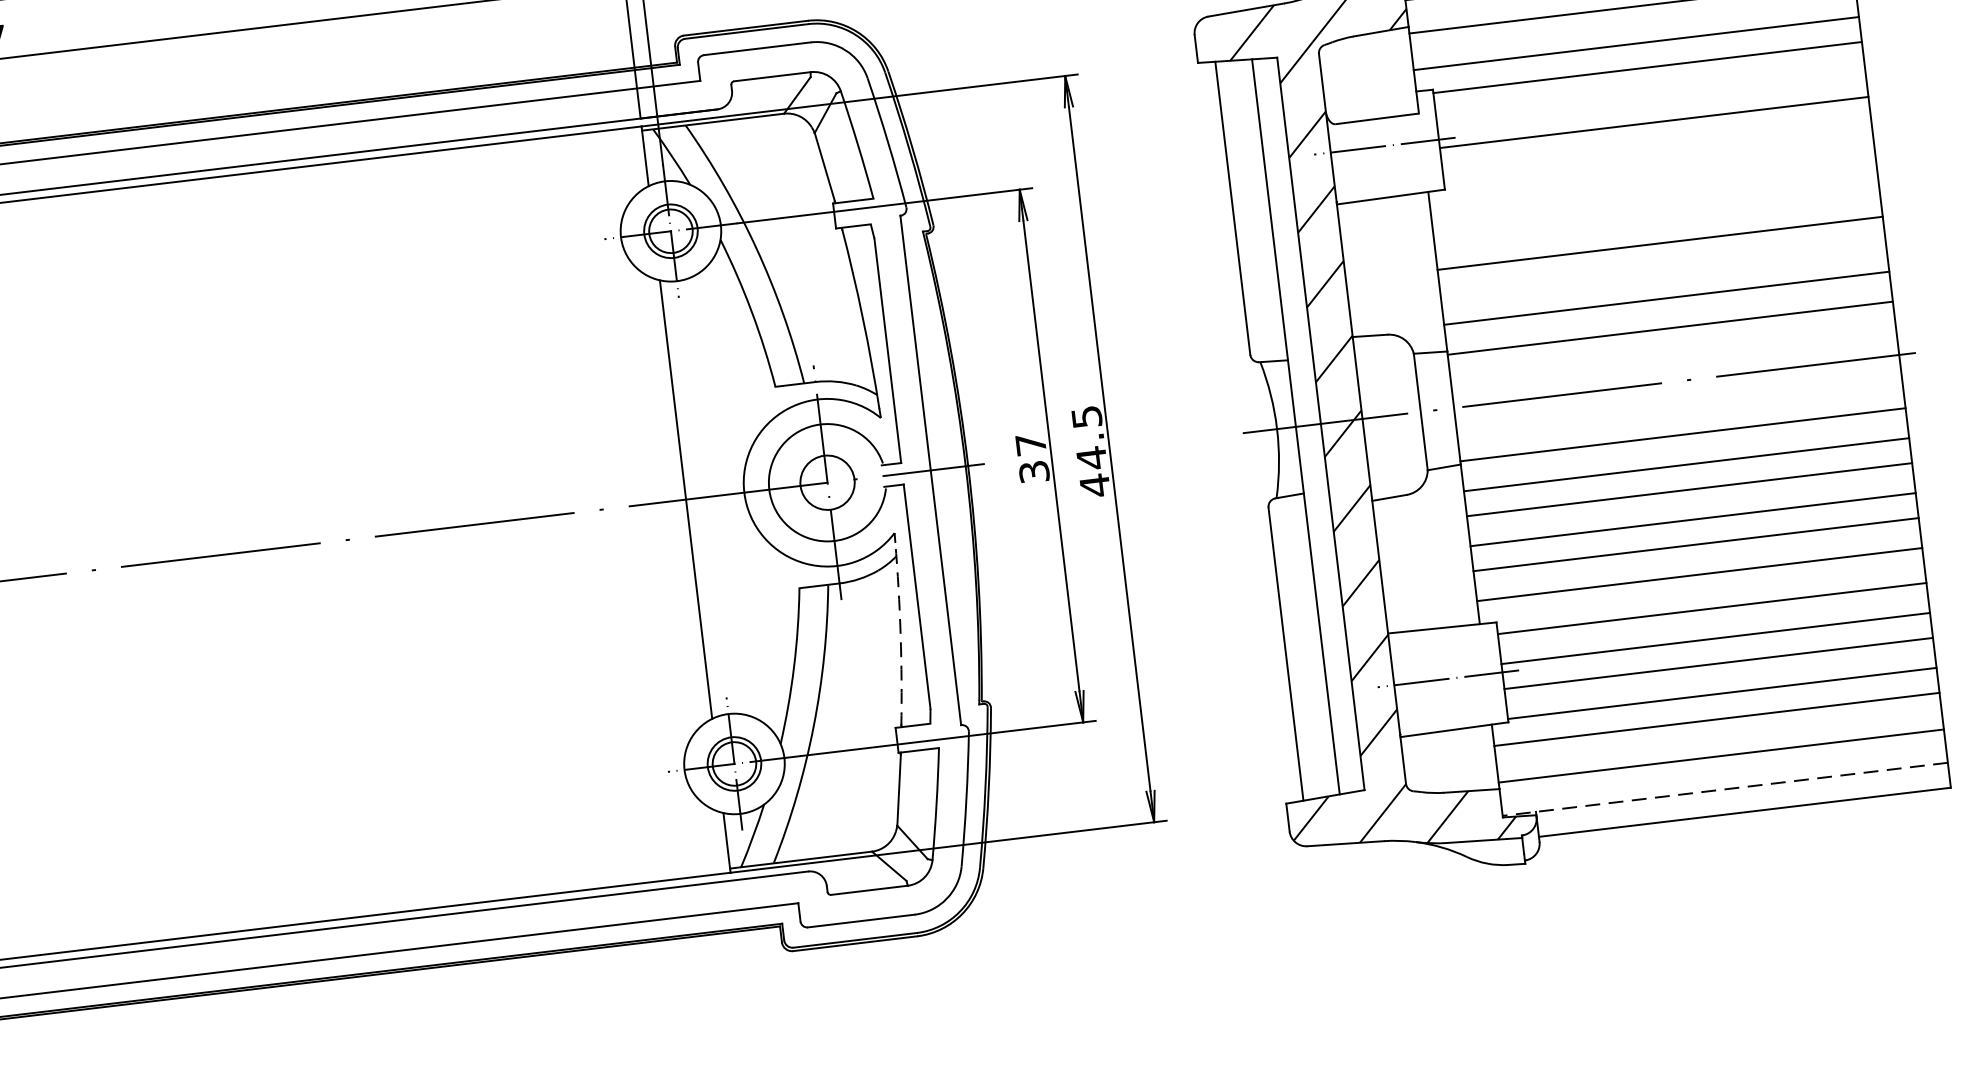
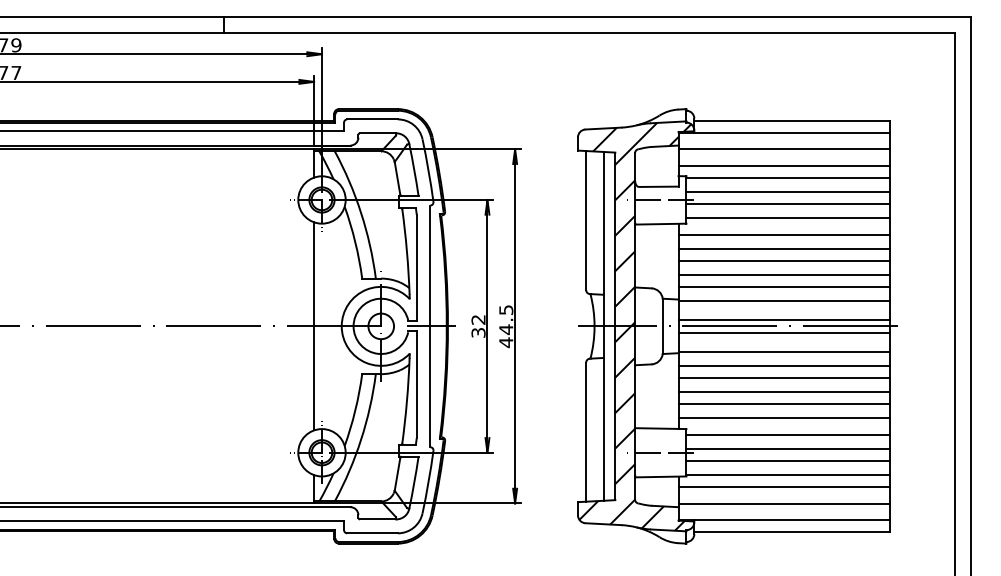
line: (1650, 98) -> (787, 192), added
line: (1656, 153) -> (787, 218), added
line: (1652, 188) -> (783, 234), added
line: (1655, 217) -> (783, 248), added
line: (1662, 274) -> (783, 275), added
line: (1673, 367) -> (783, 319), added
line: (1676, 394) -> (783, 332), added
text: (1030, 443) -> (478, 319), 37 -> 32
arc: (899, 634) -> (406, 401), dashed -> solid
line: (1725, 788) -> (784, 519), dashed -> solid

